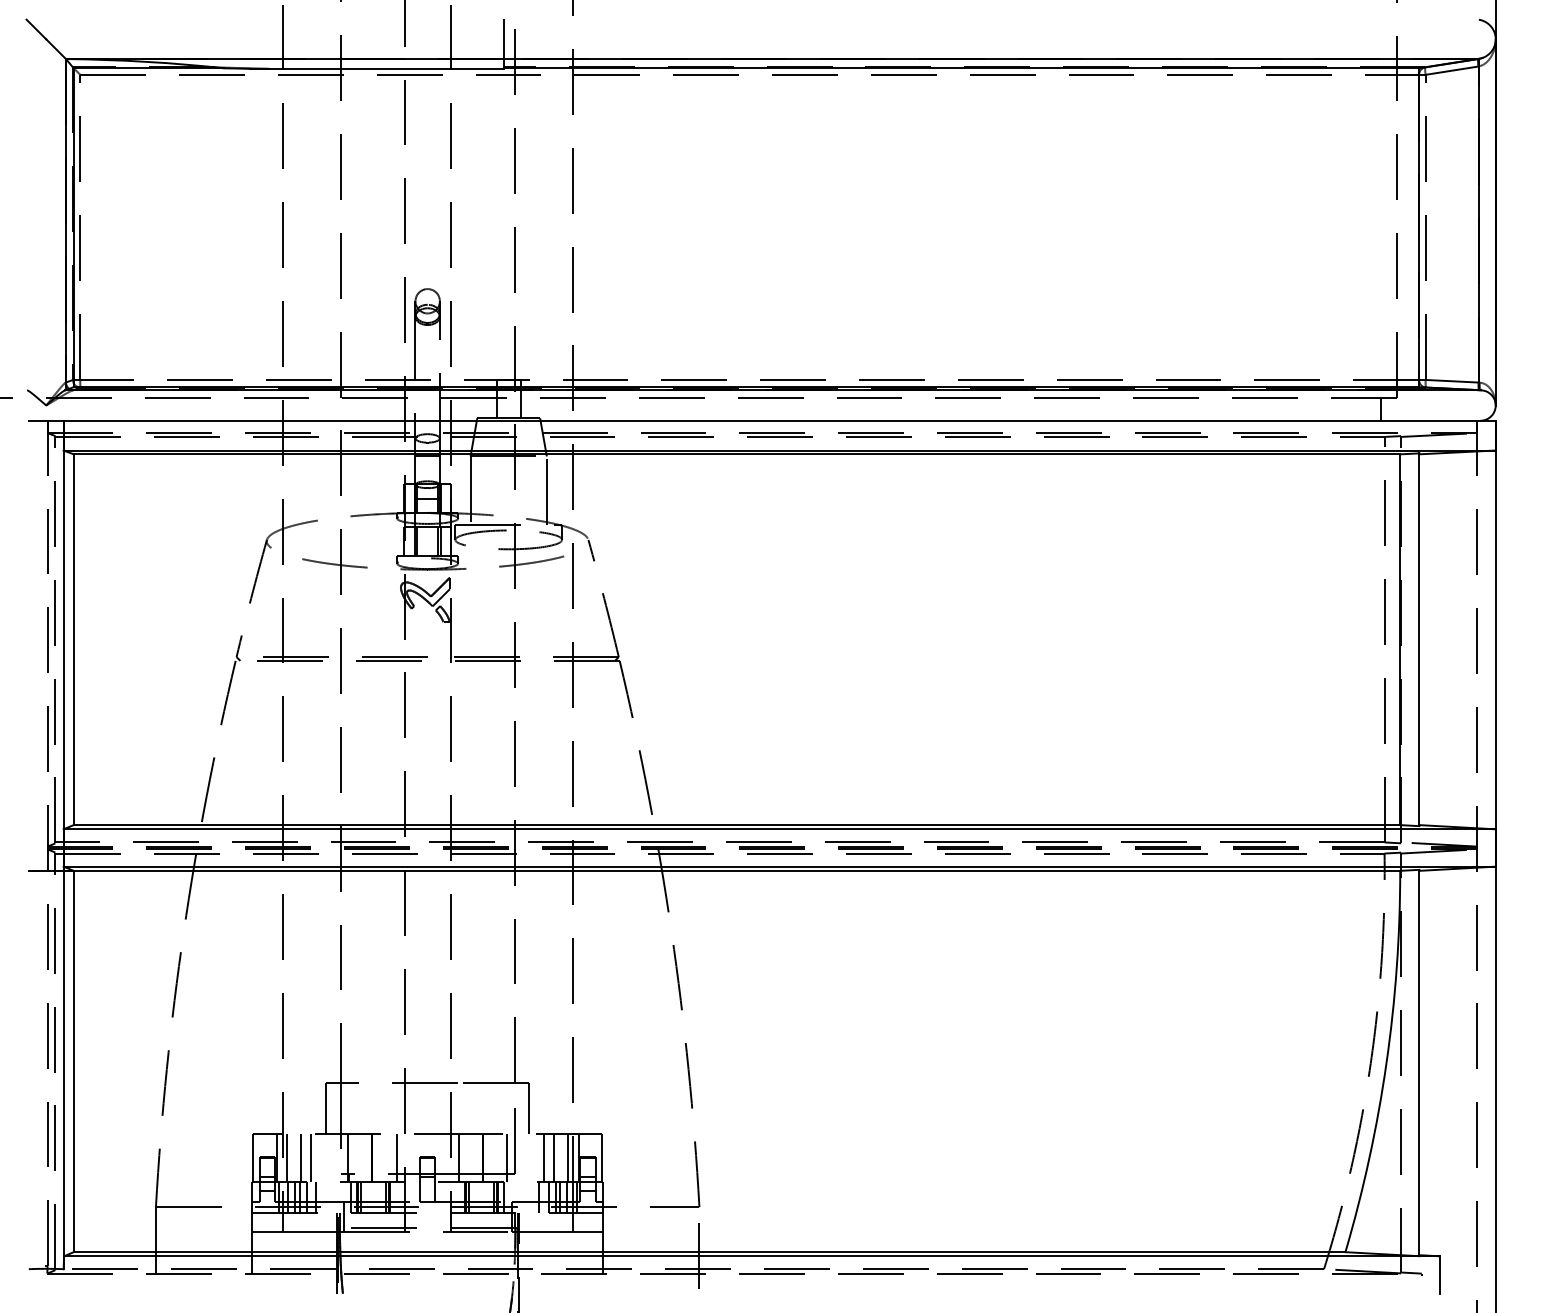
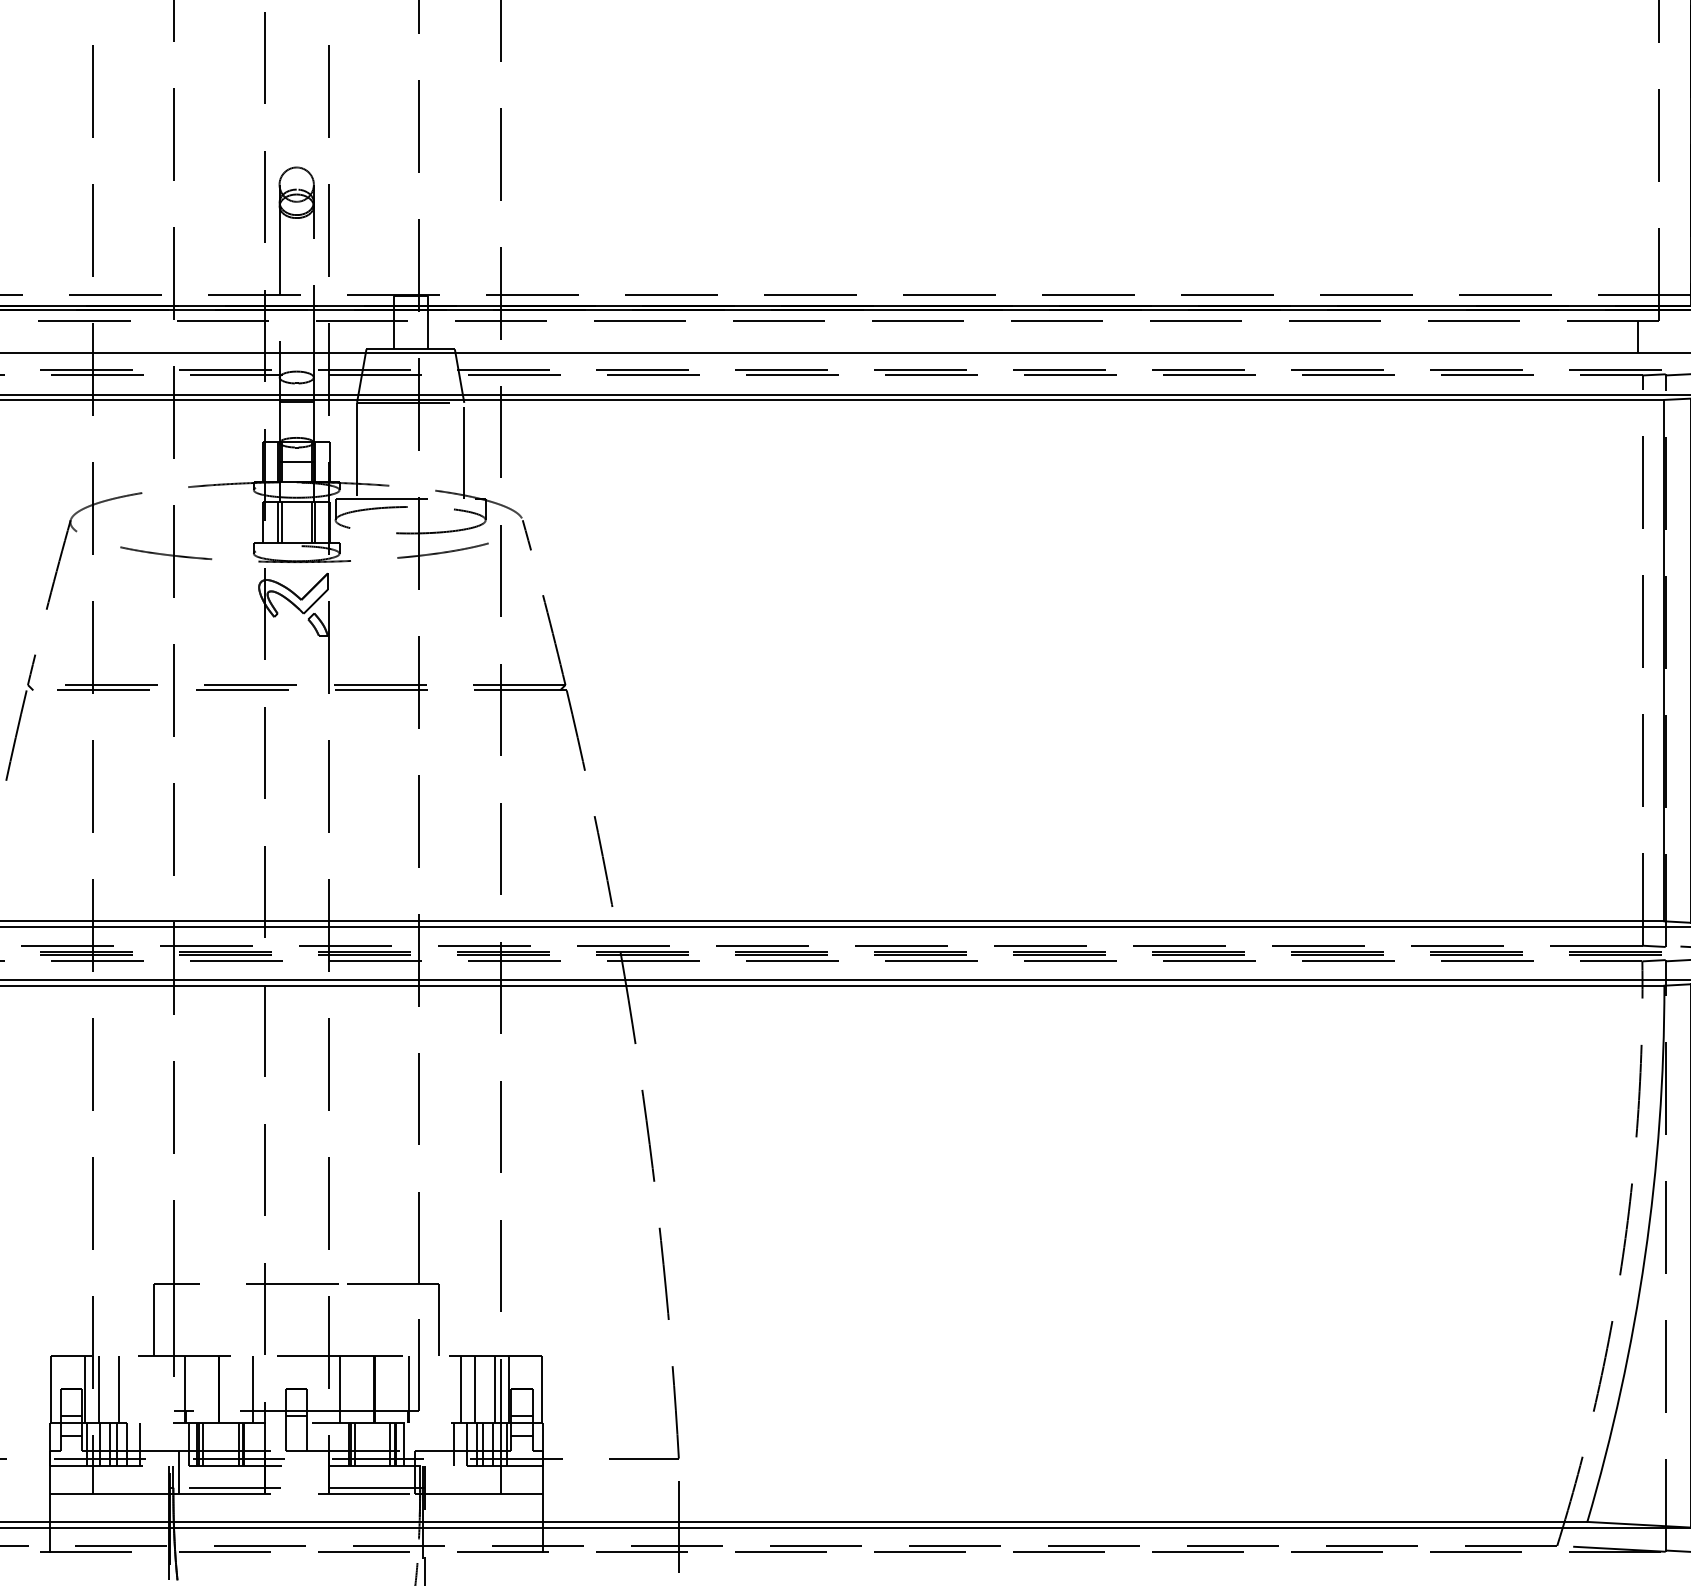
line: (311, 1158) -> (133, 1390), removed

